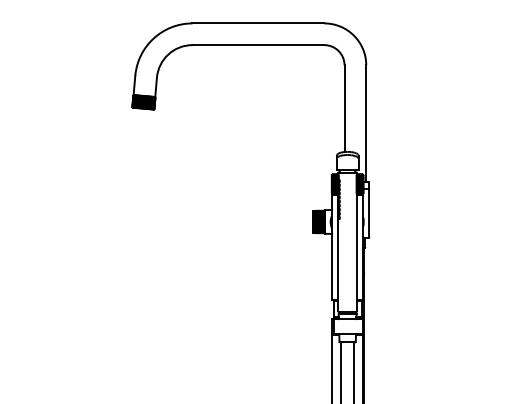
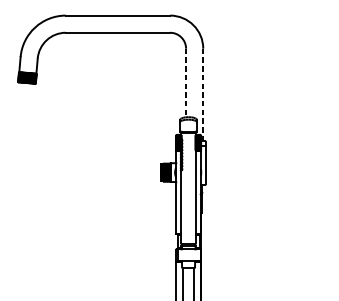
line: (344, 109) -> (186, 83), solid -> dashed
line: (366, 123) -> (203, 94), solid -> dashed

